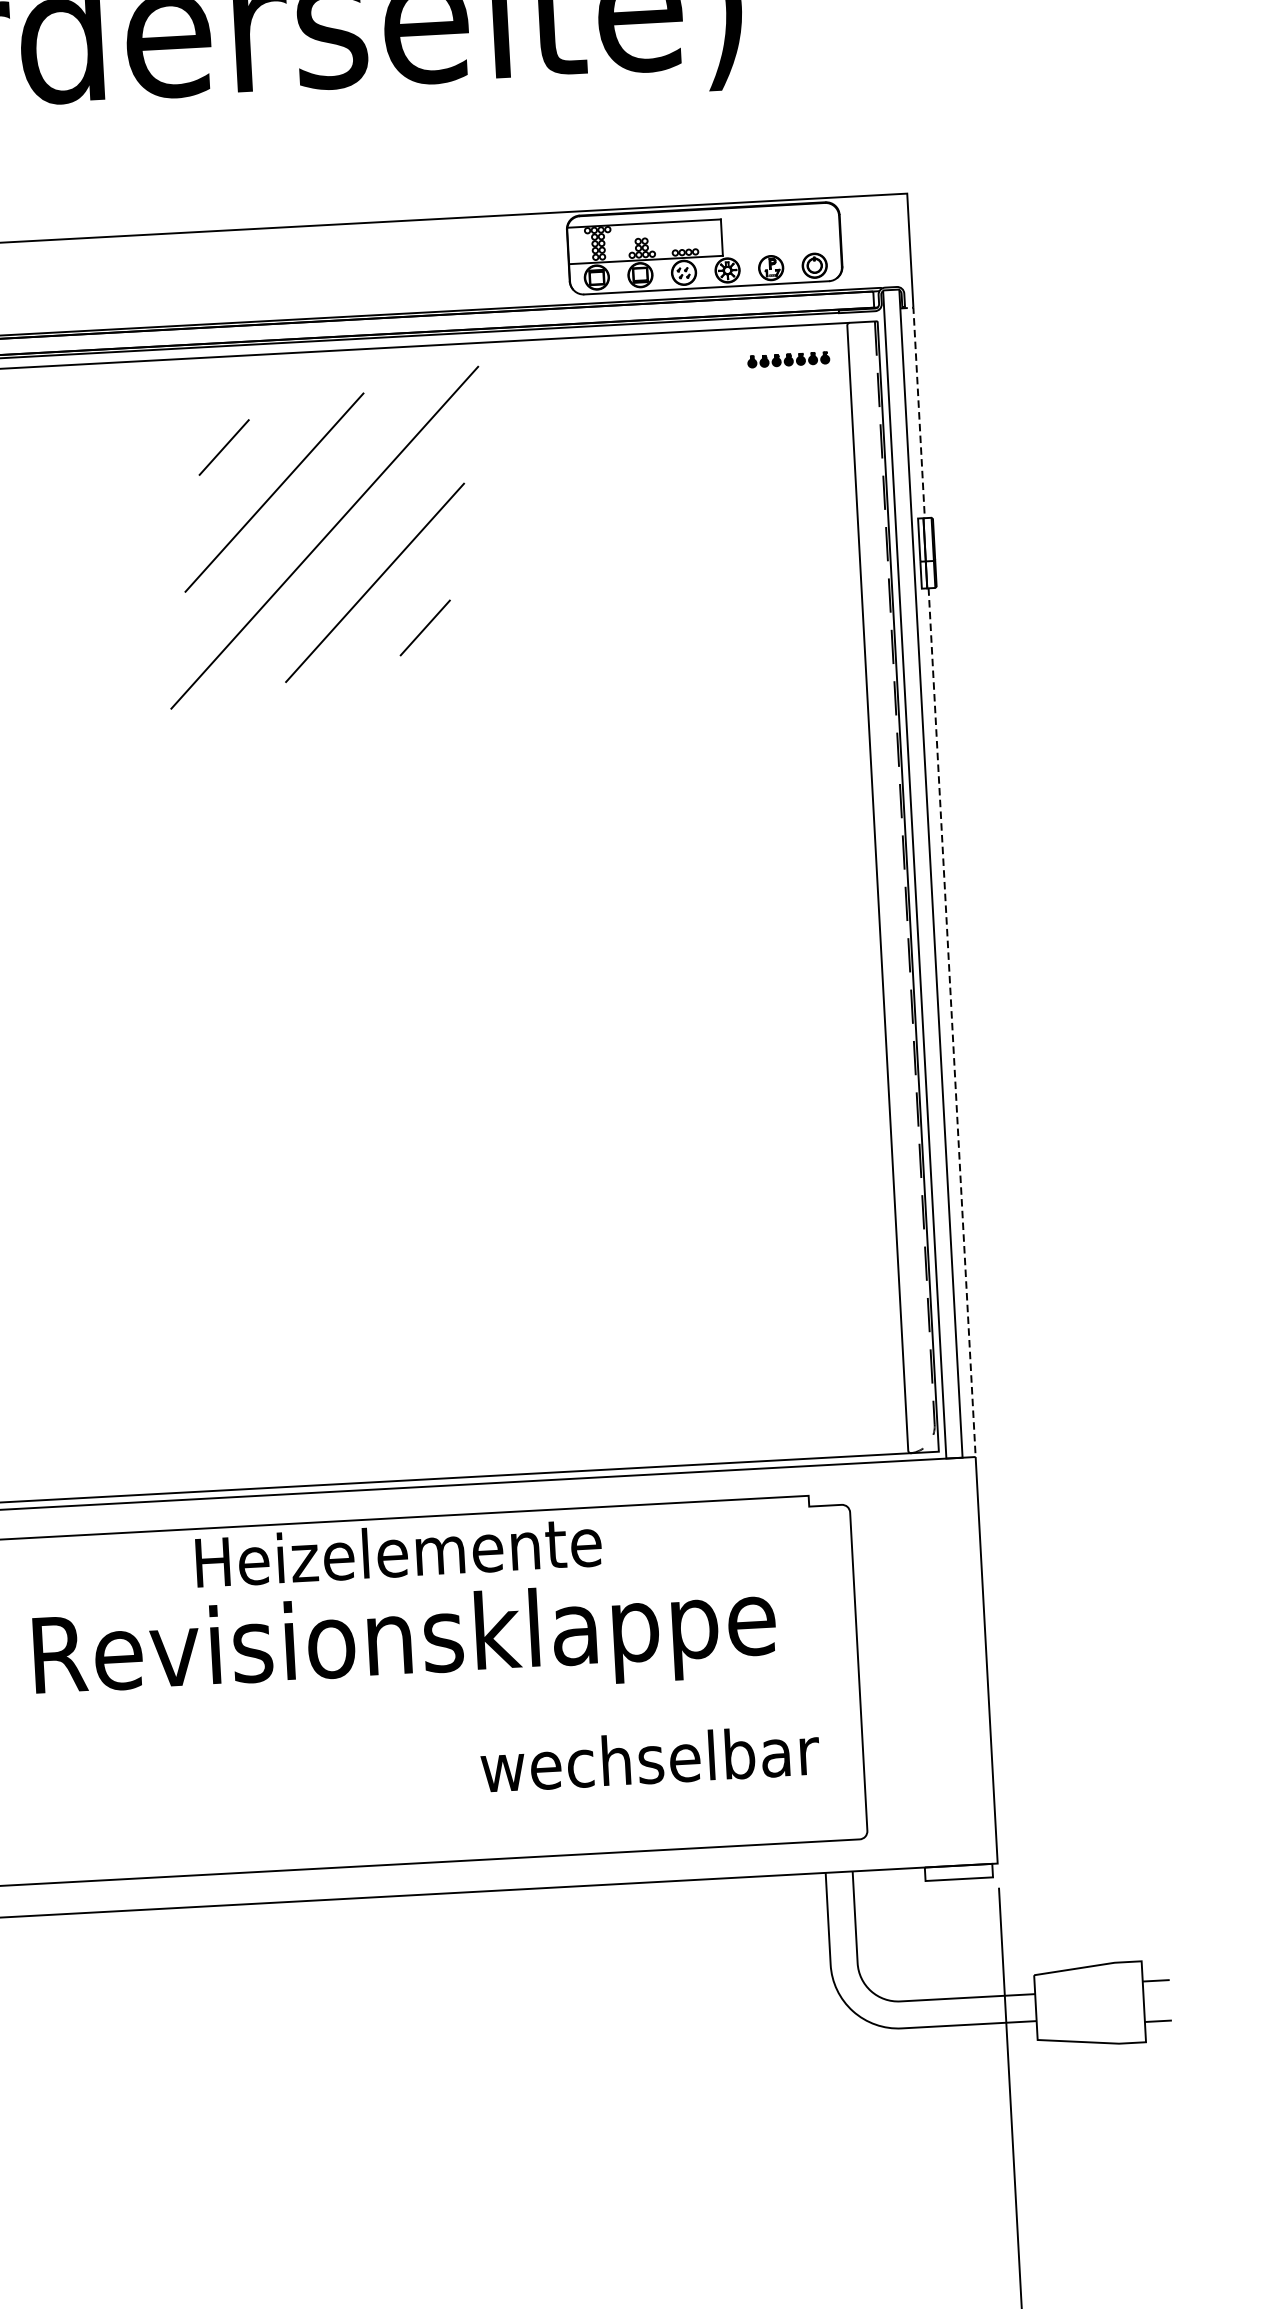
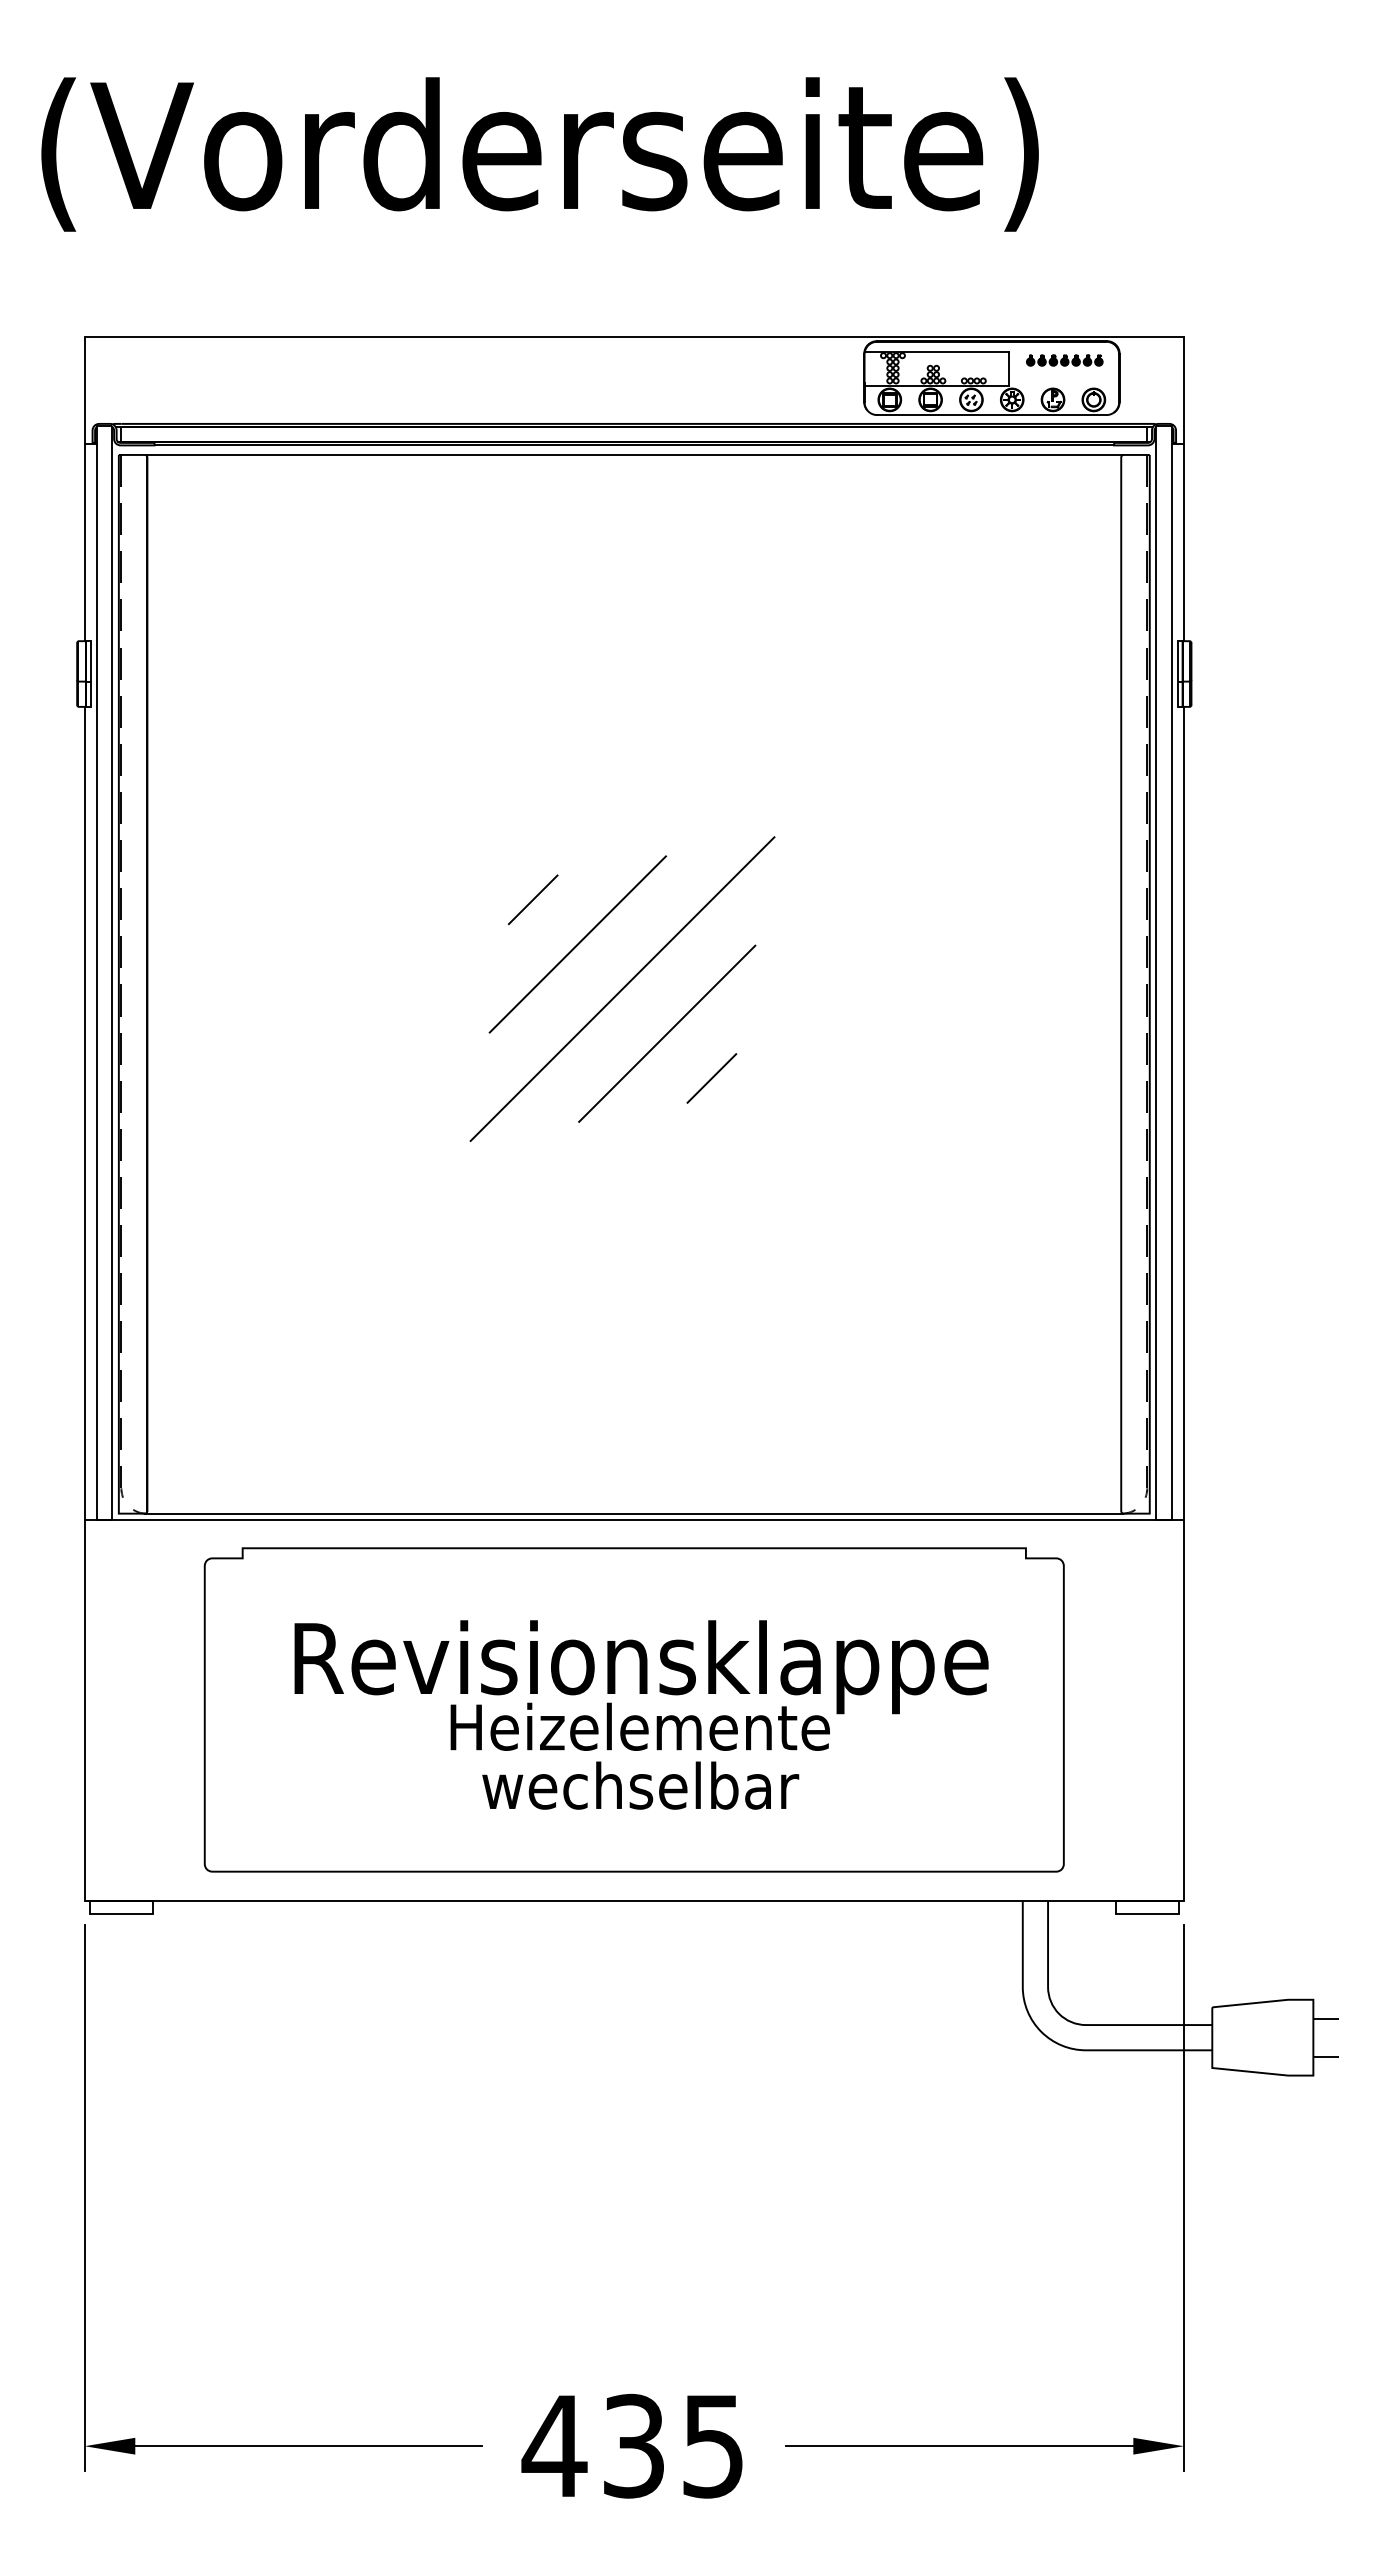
part: (788, 359) -> (1064, 360), moved
line: (918, 405) -> (1183, 535), dashed -> solid
part: (324, 538) -> (622, 989), moved
line: (951, 1022) -> (1183, 1113), dashed -> solid
text: (397, 1551) -> (639, 1726), moved
text: (649, 1758) -> (640, 1785), moved

